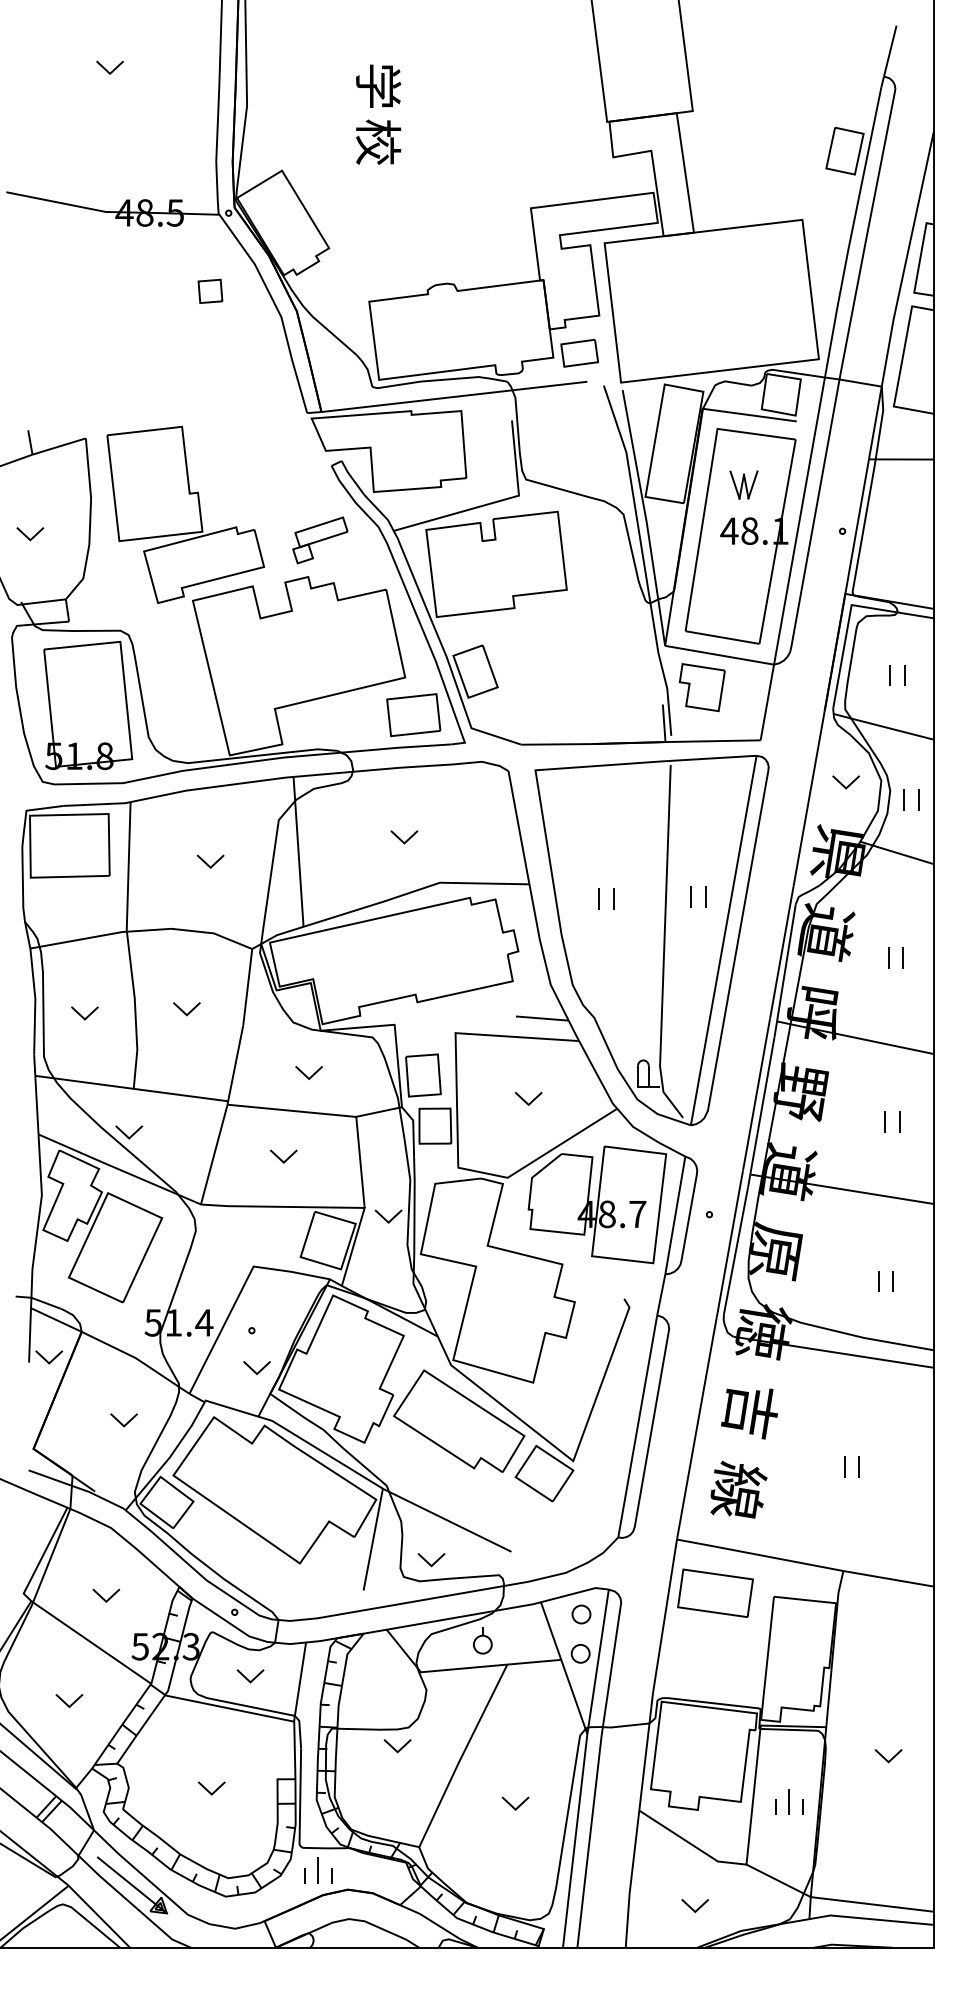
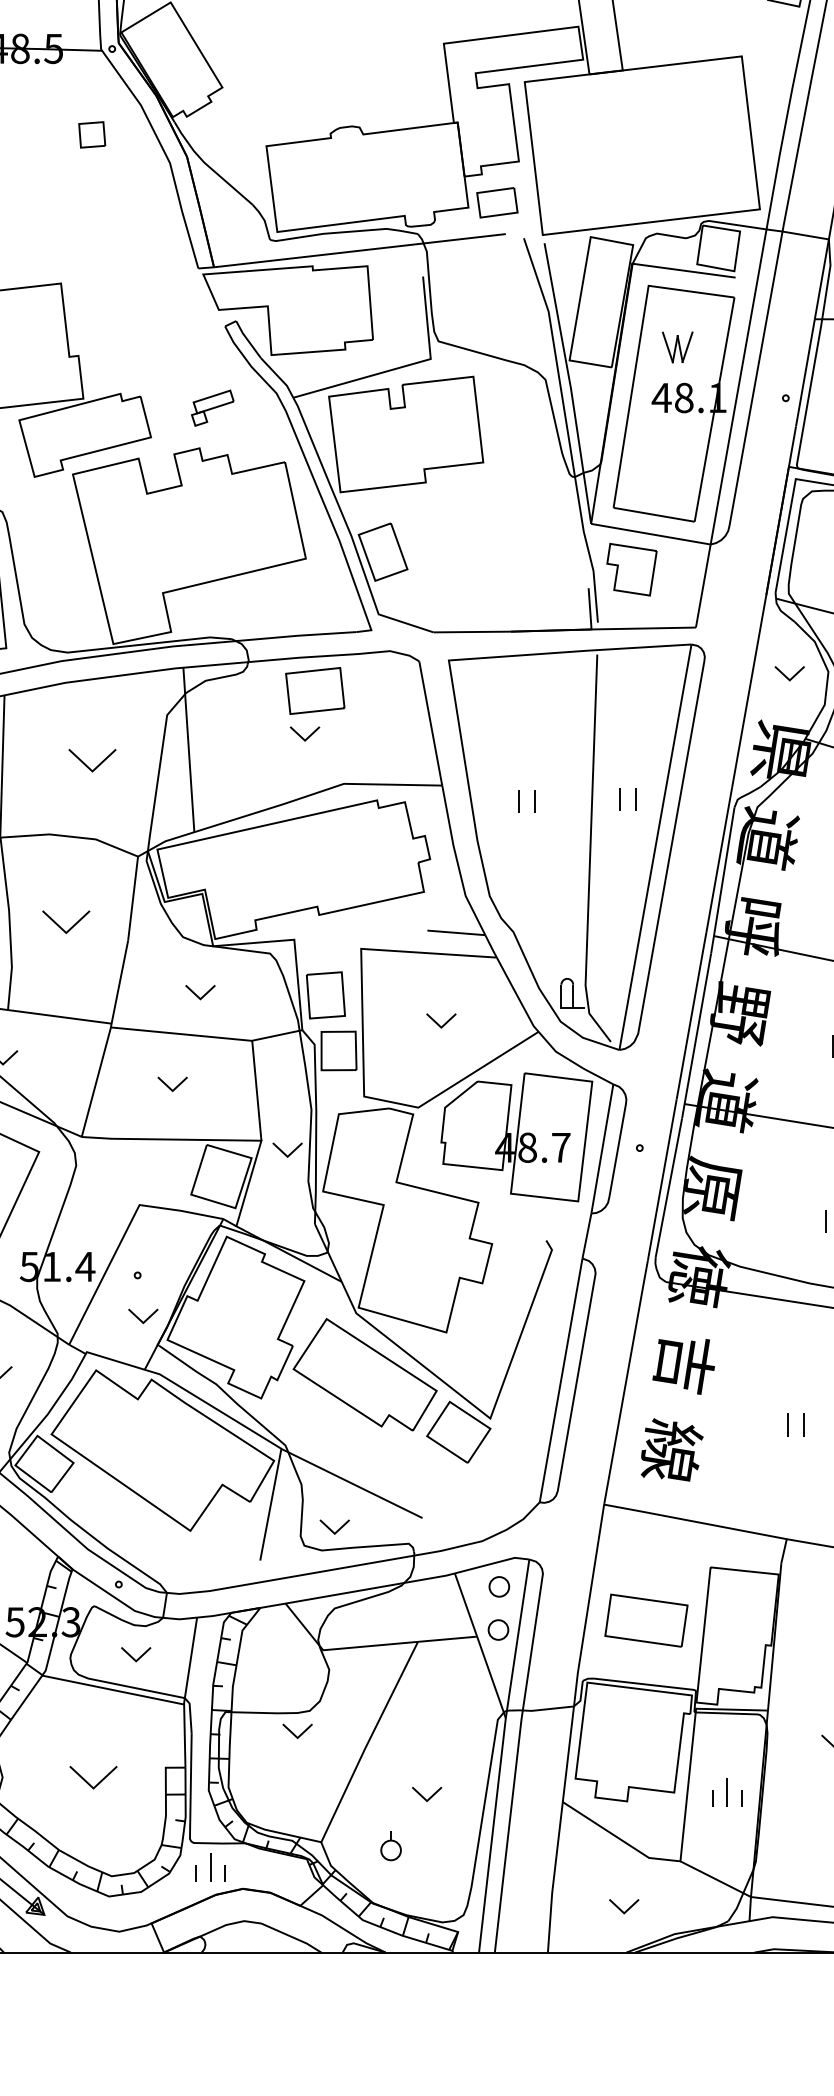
part: (320, 540) -> (212, 408), size x0.7
part: (413, 715) -> (315, 691), moved
part: (210, 861) -> (92, 760), size x1.6
part: (186, 1009) -> (65, 922), size x1.6
part: (715, 1592) -> (646, 1619), moved
part: (482, 1640) -> (390, 1845), moved
part: (211, 1788) -> (93, 1777), size x1.6

